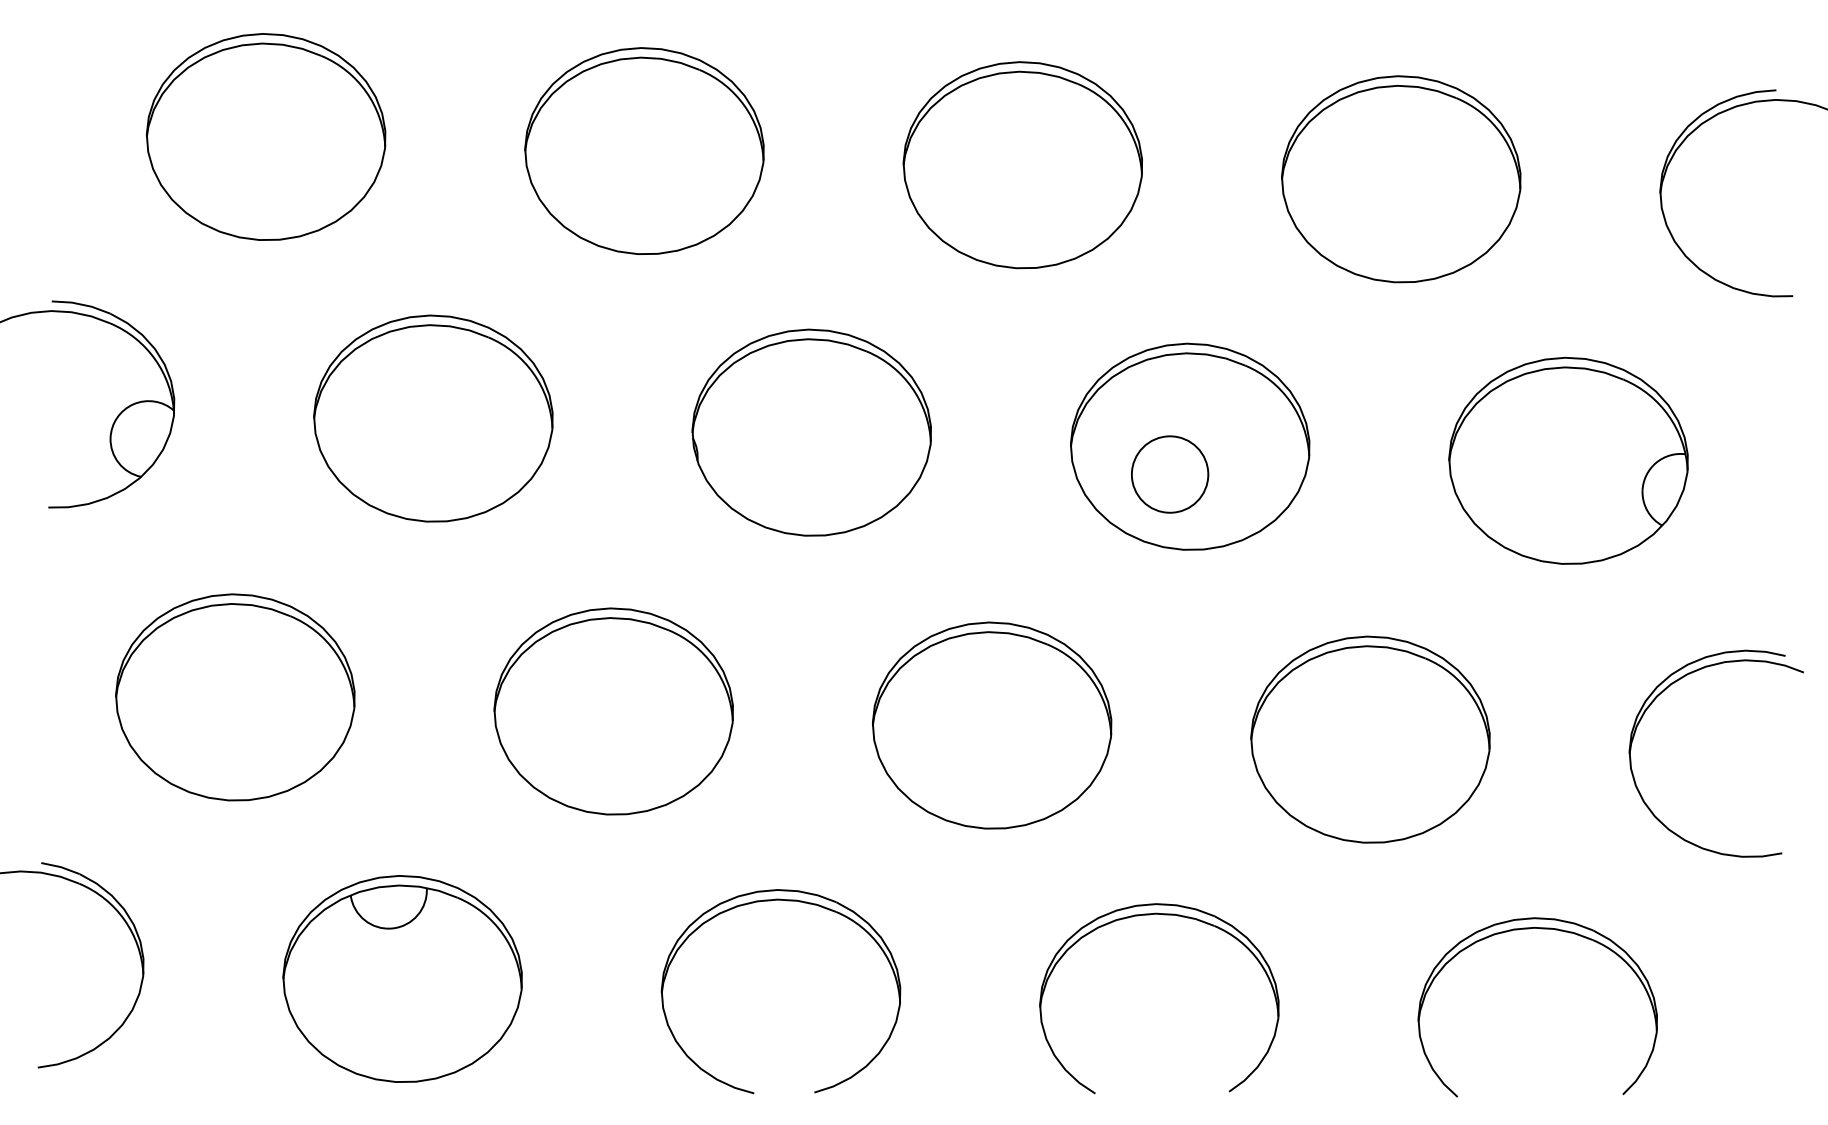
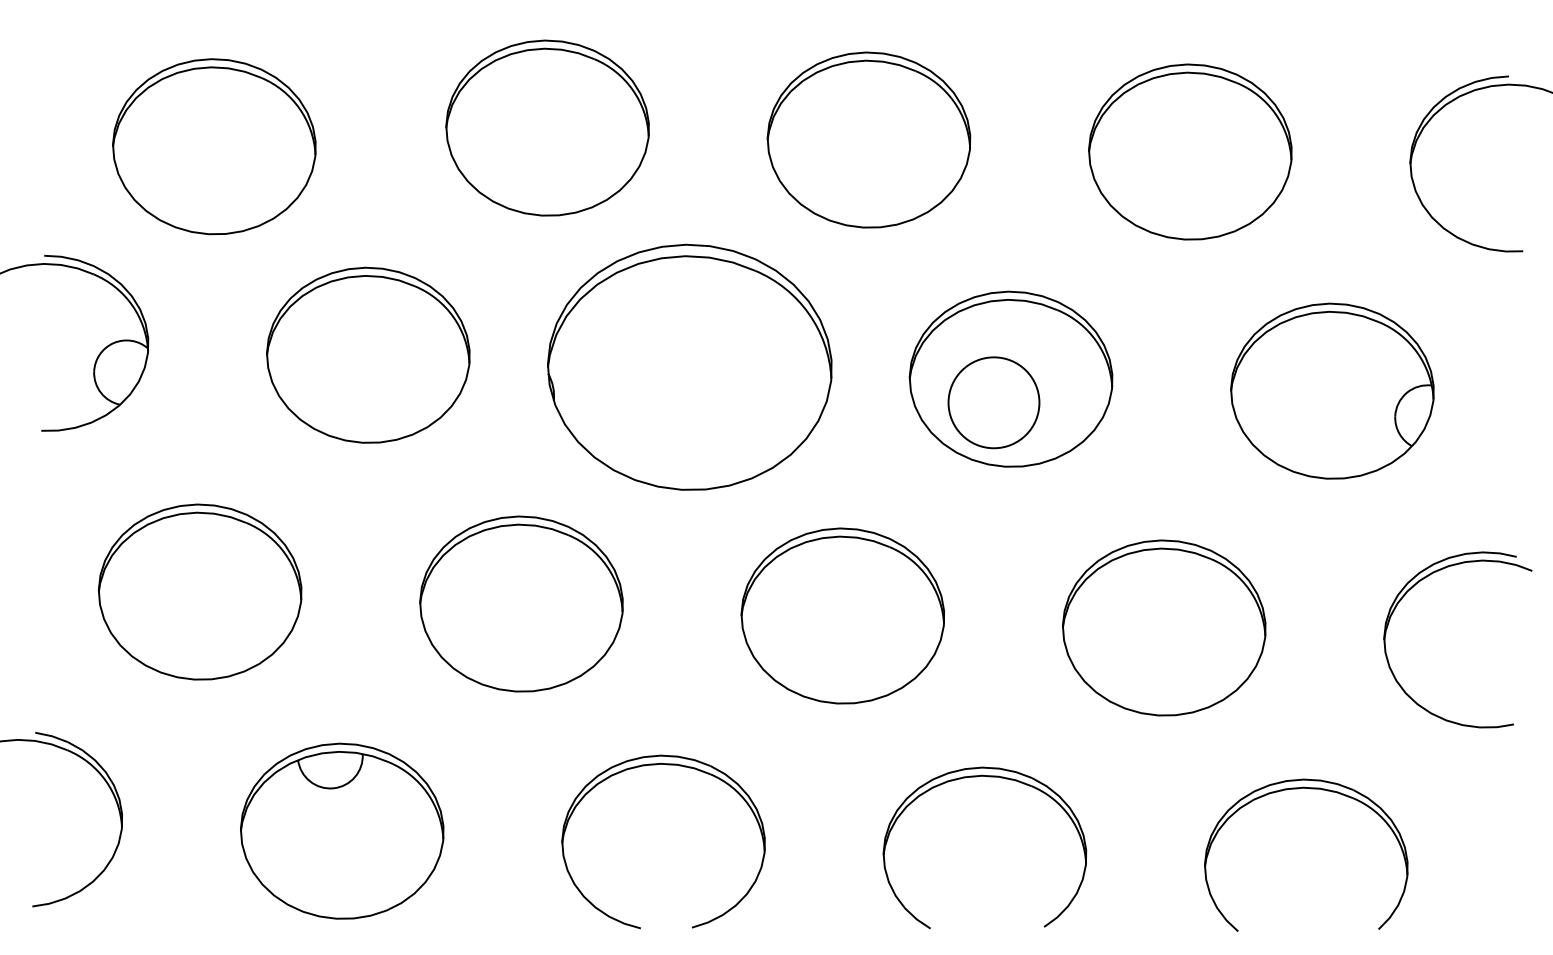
part: (265, 136) -> (213, 146), moved
part: (811, 432) -> (689, 367), size x1.4
circle: (1169, 474) -> (993, 402), size x1.4

